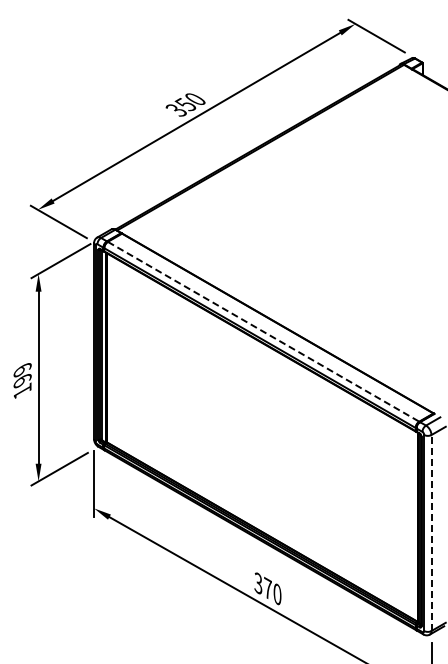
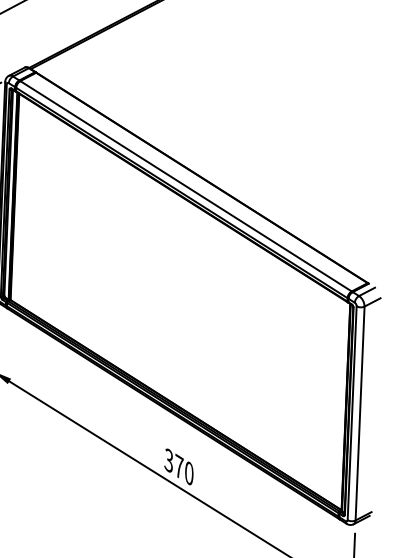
line: (263, 331) -> (186, 185), dashed -> solid
line: (431, 532) -> (360, 412), dashed -> solid

